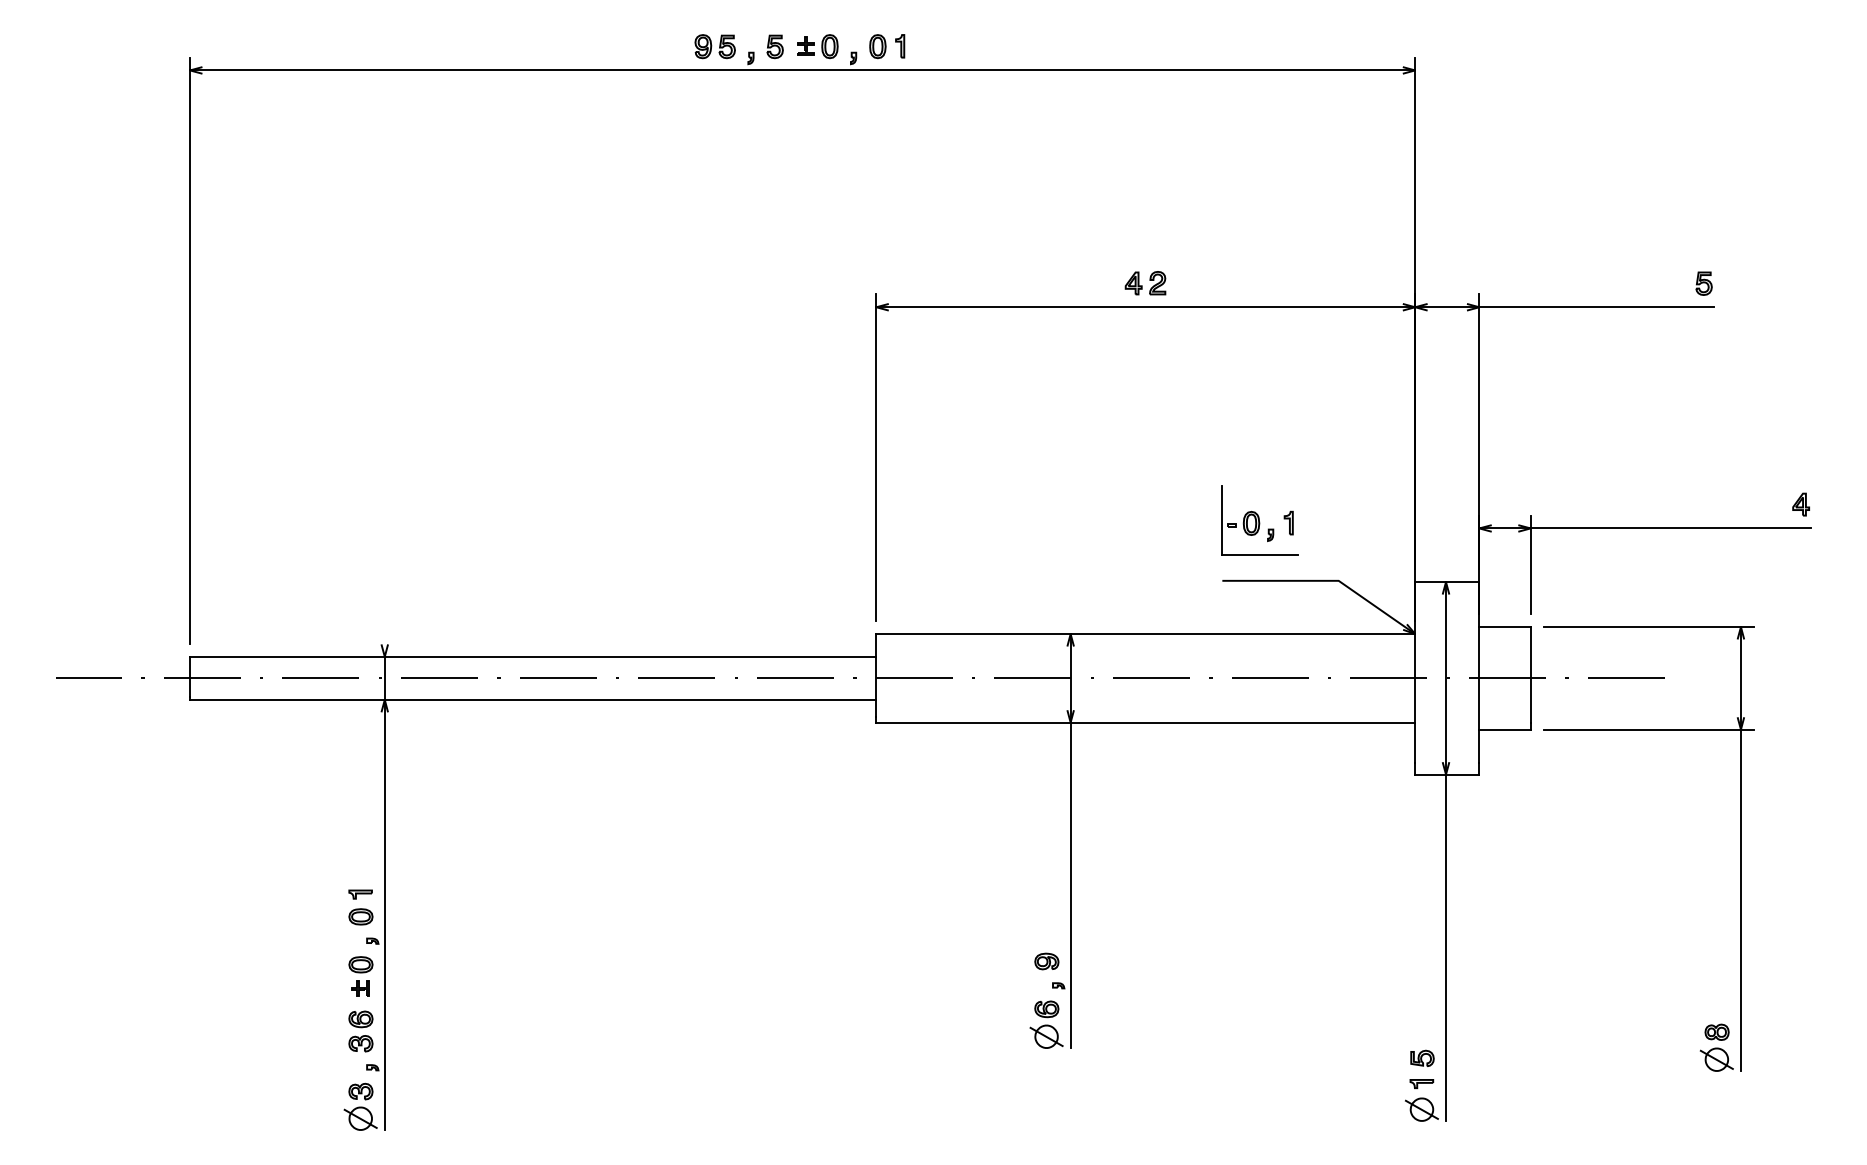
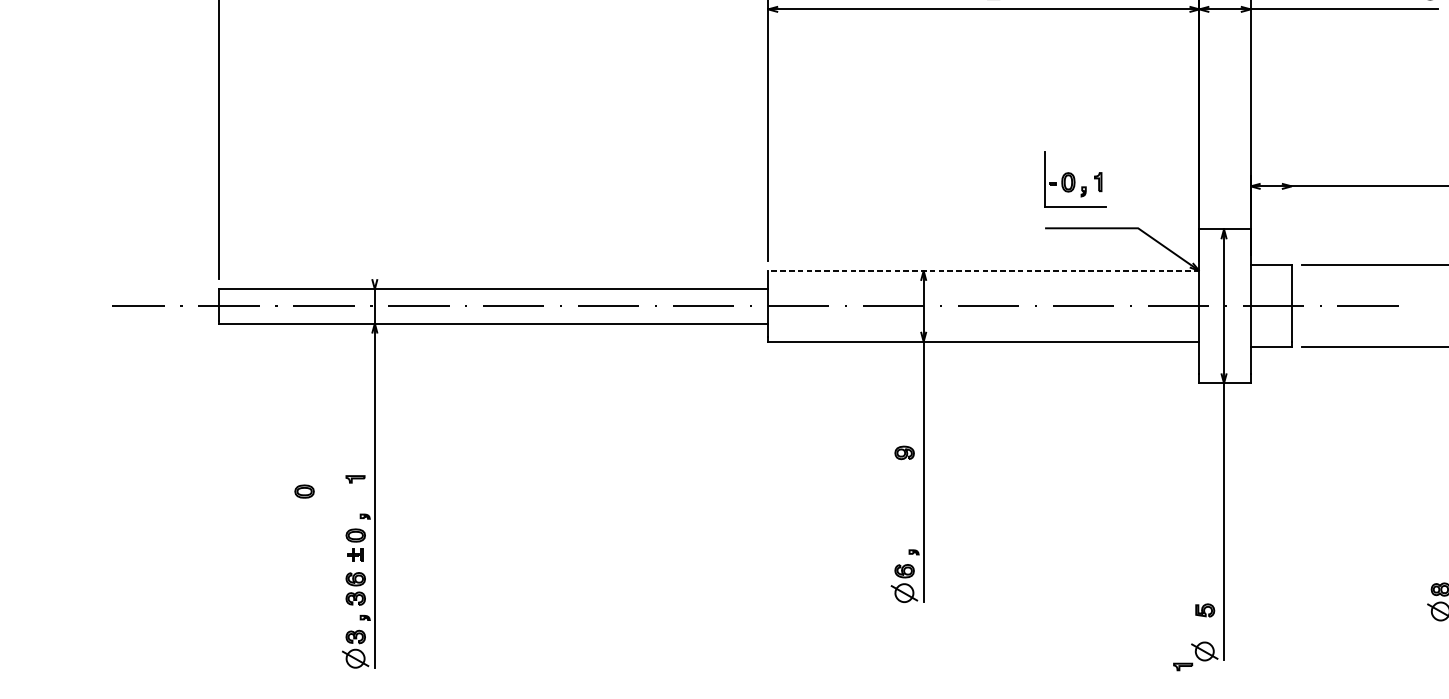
line: (1530, 564) -> (1291, 215), removed
line: (1145, 634) -> (983, 271), solid -> dashed
part: (360, 916) -> (304, 491), moved
part: (1046, 961) -> (904, 452), moved
part: (1421, 1084) -> (1182, 667), moved

